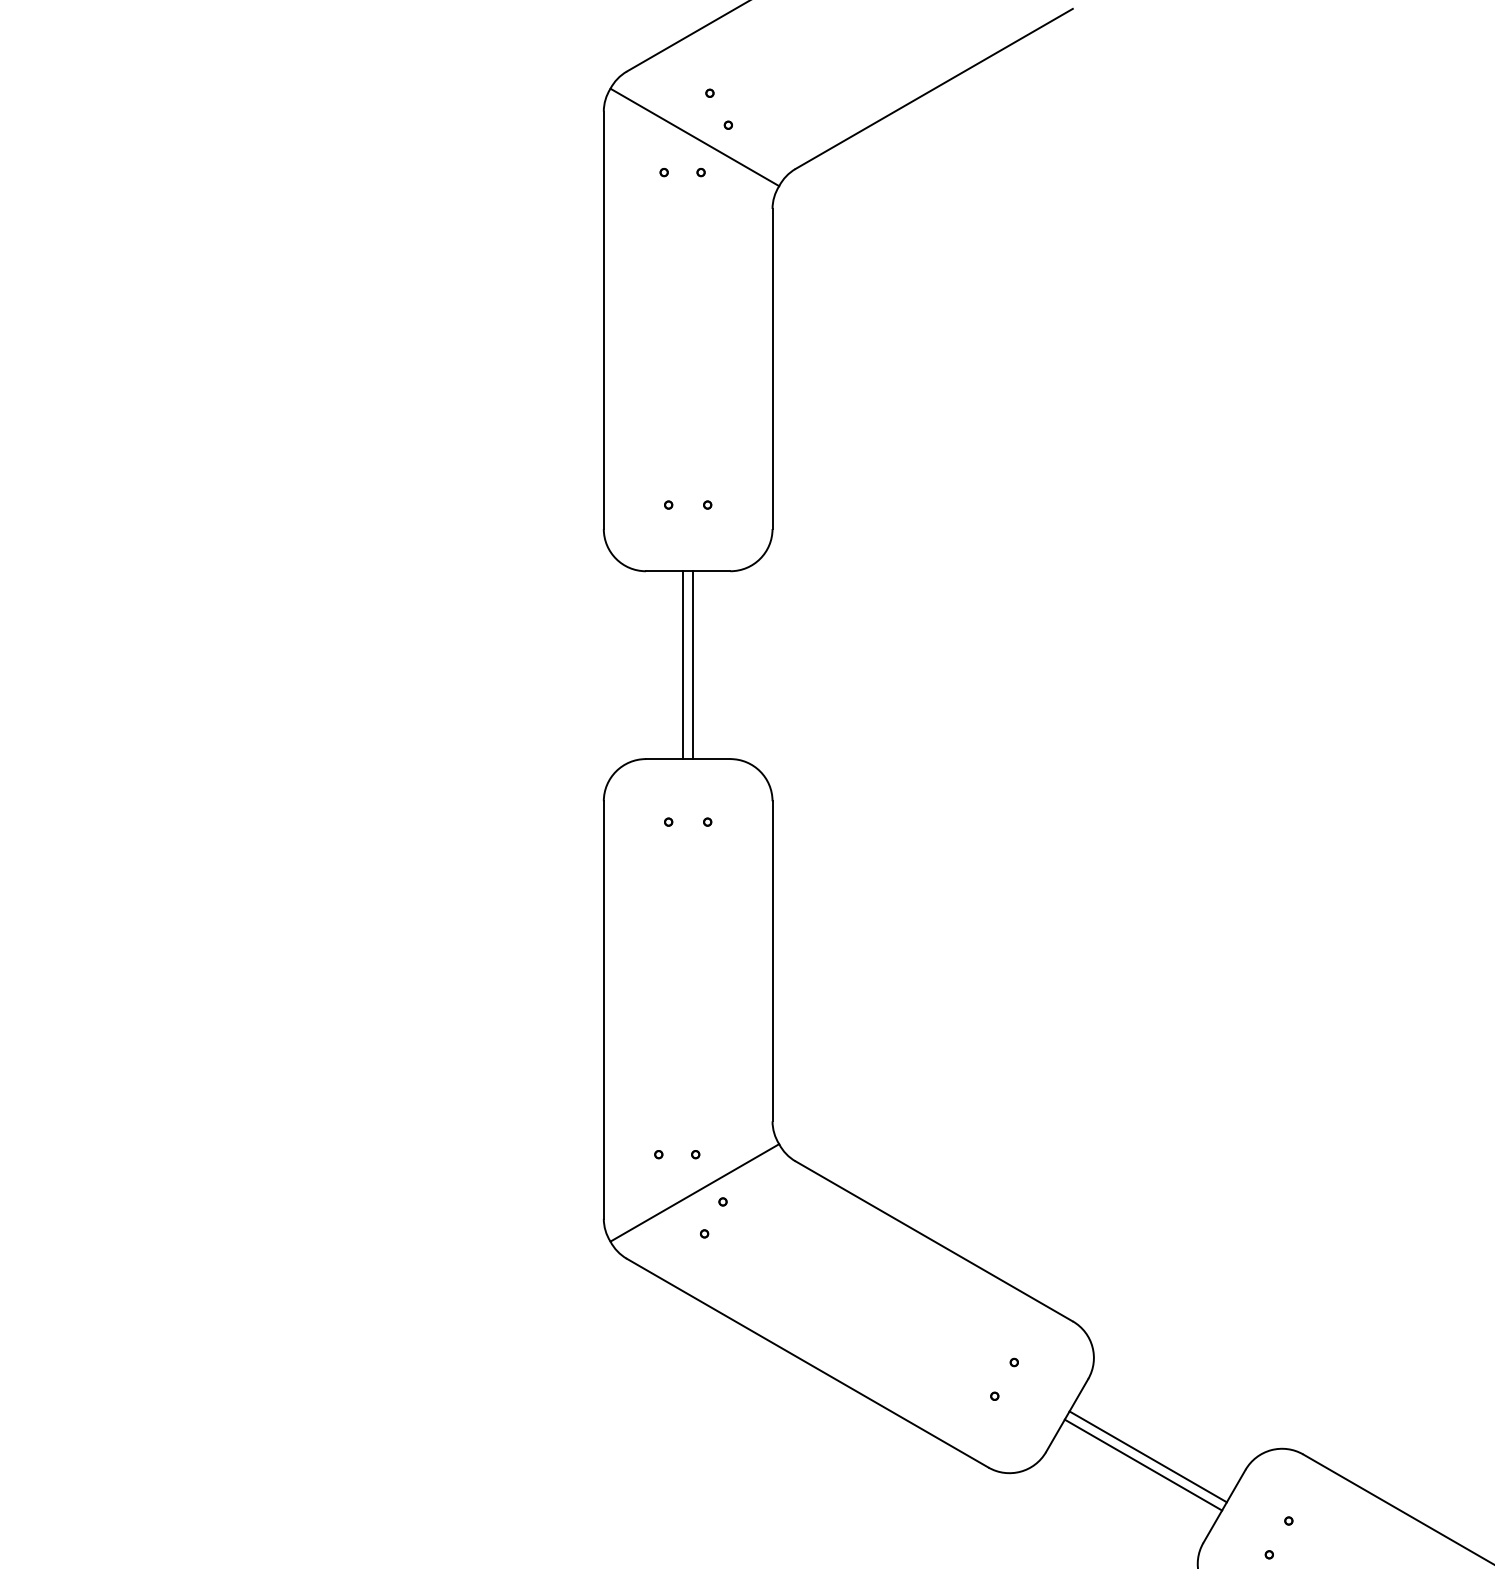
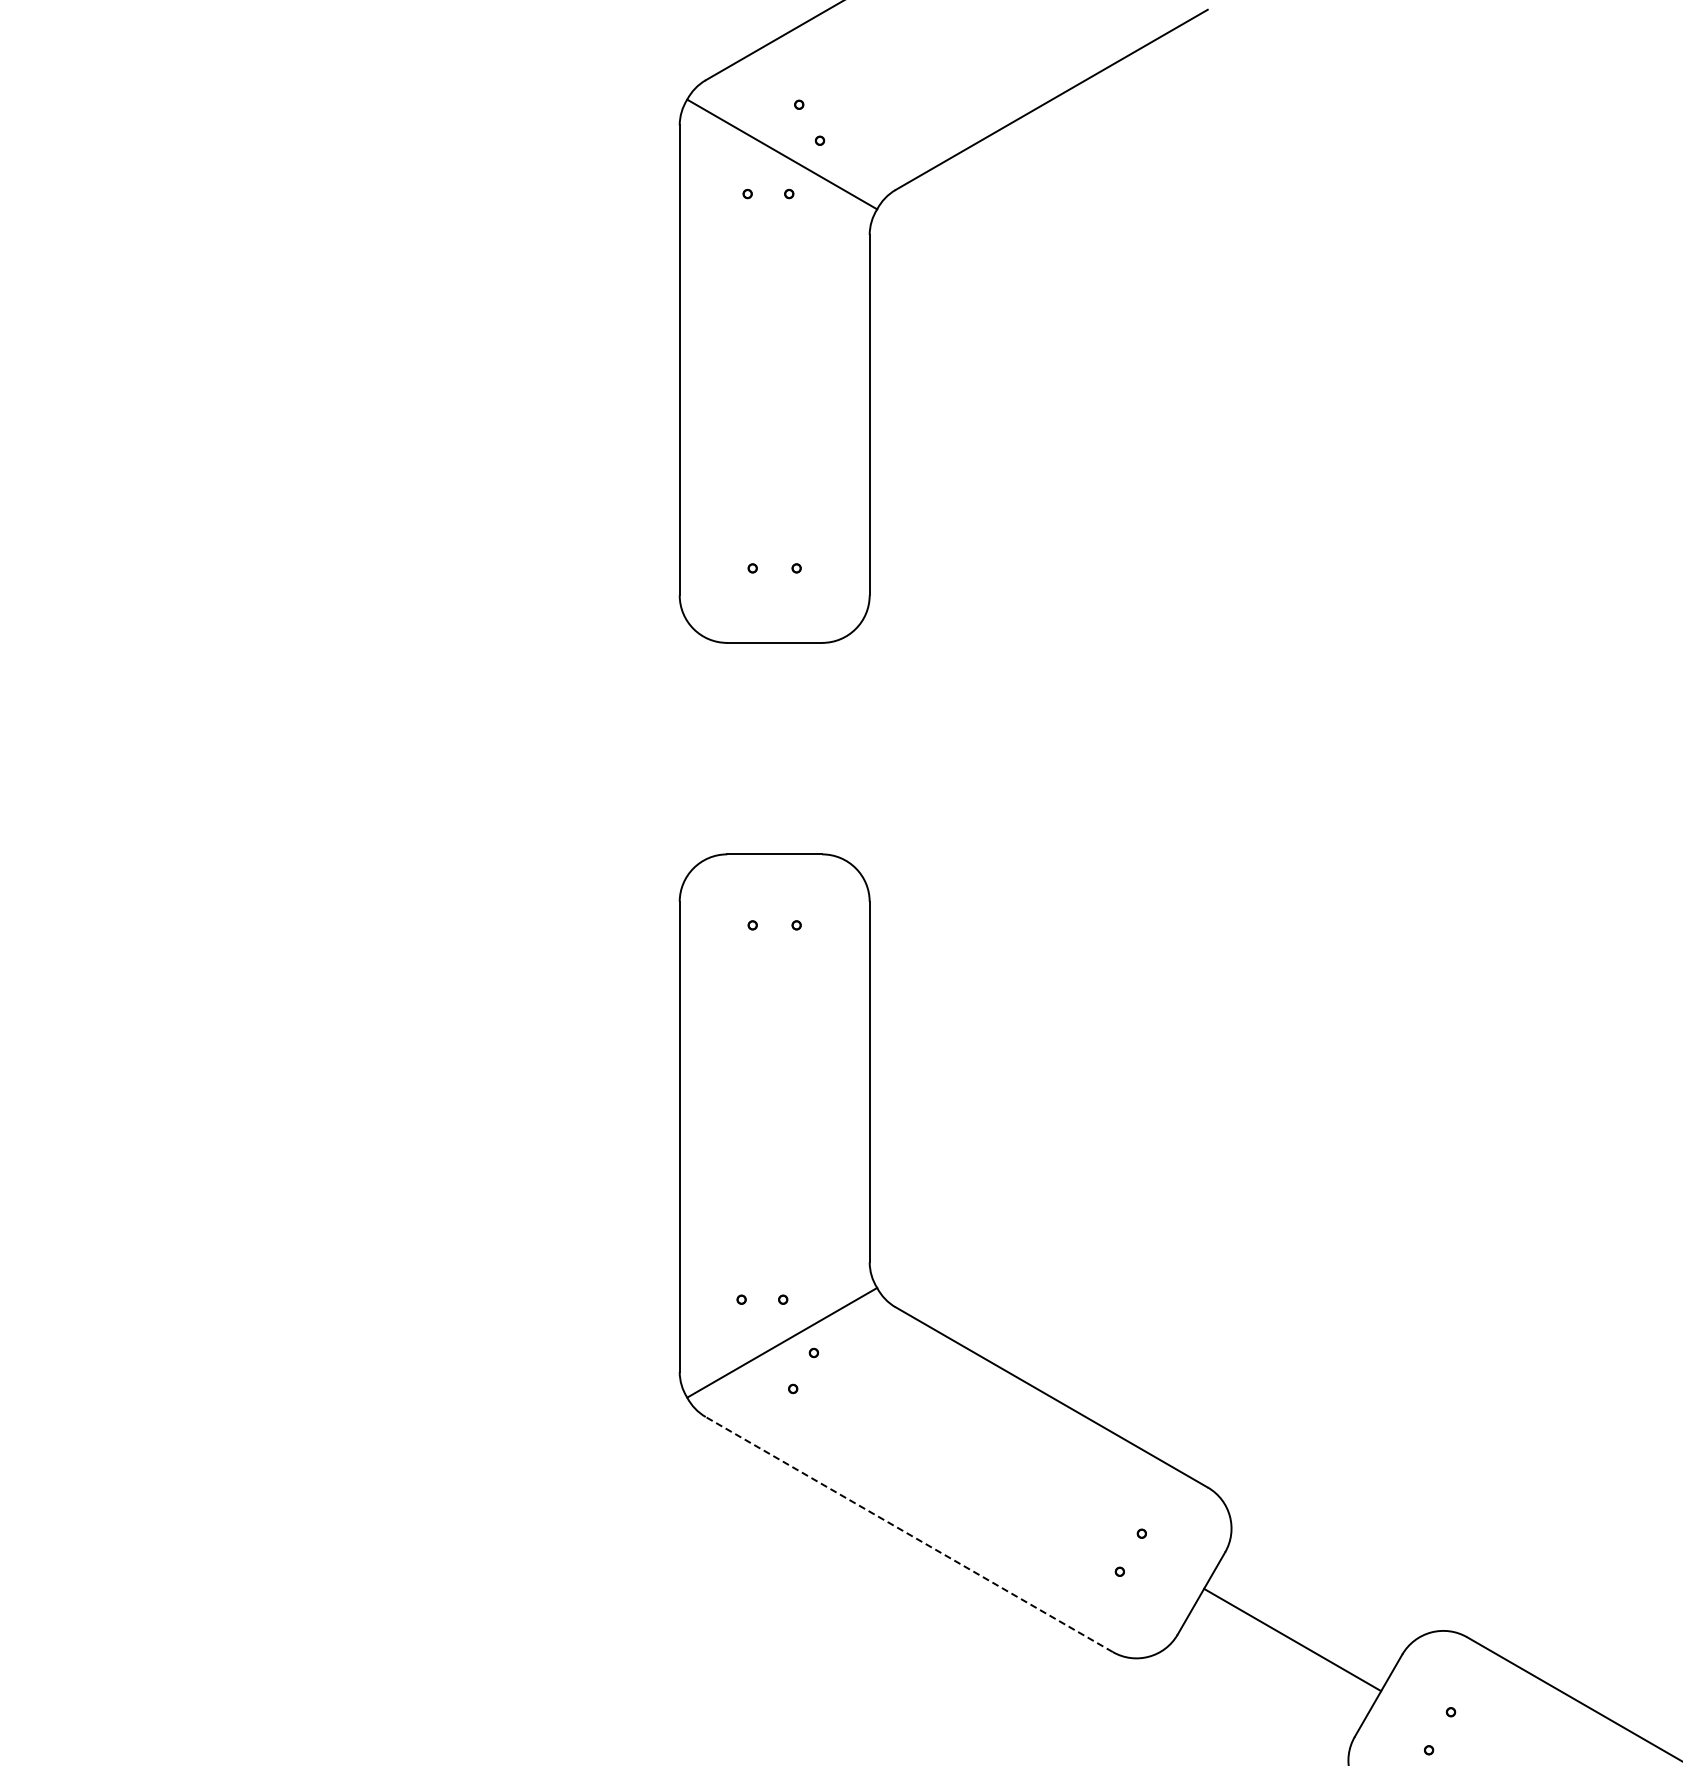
line: (683, 665) -> (769, 748), removed
line: (693, 665) -> (780, 748), removed
line: (807, 1363) -> (908, 1534), solid -> dashed
line: (1142, 1465) -> (1286, 1649), removed

